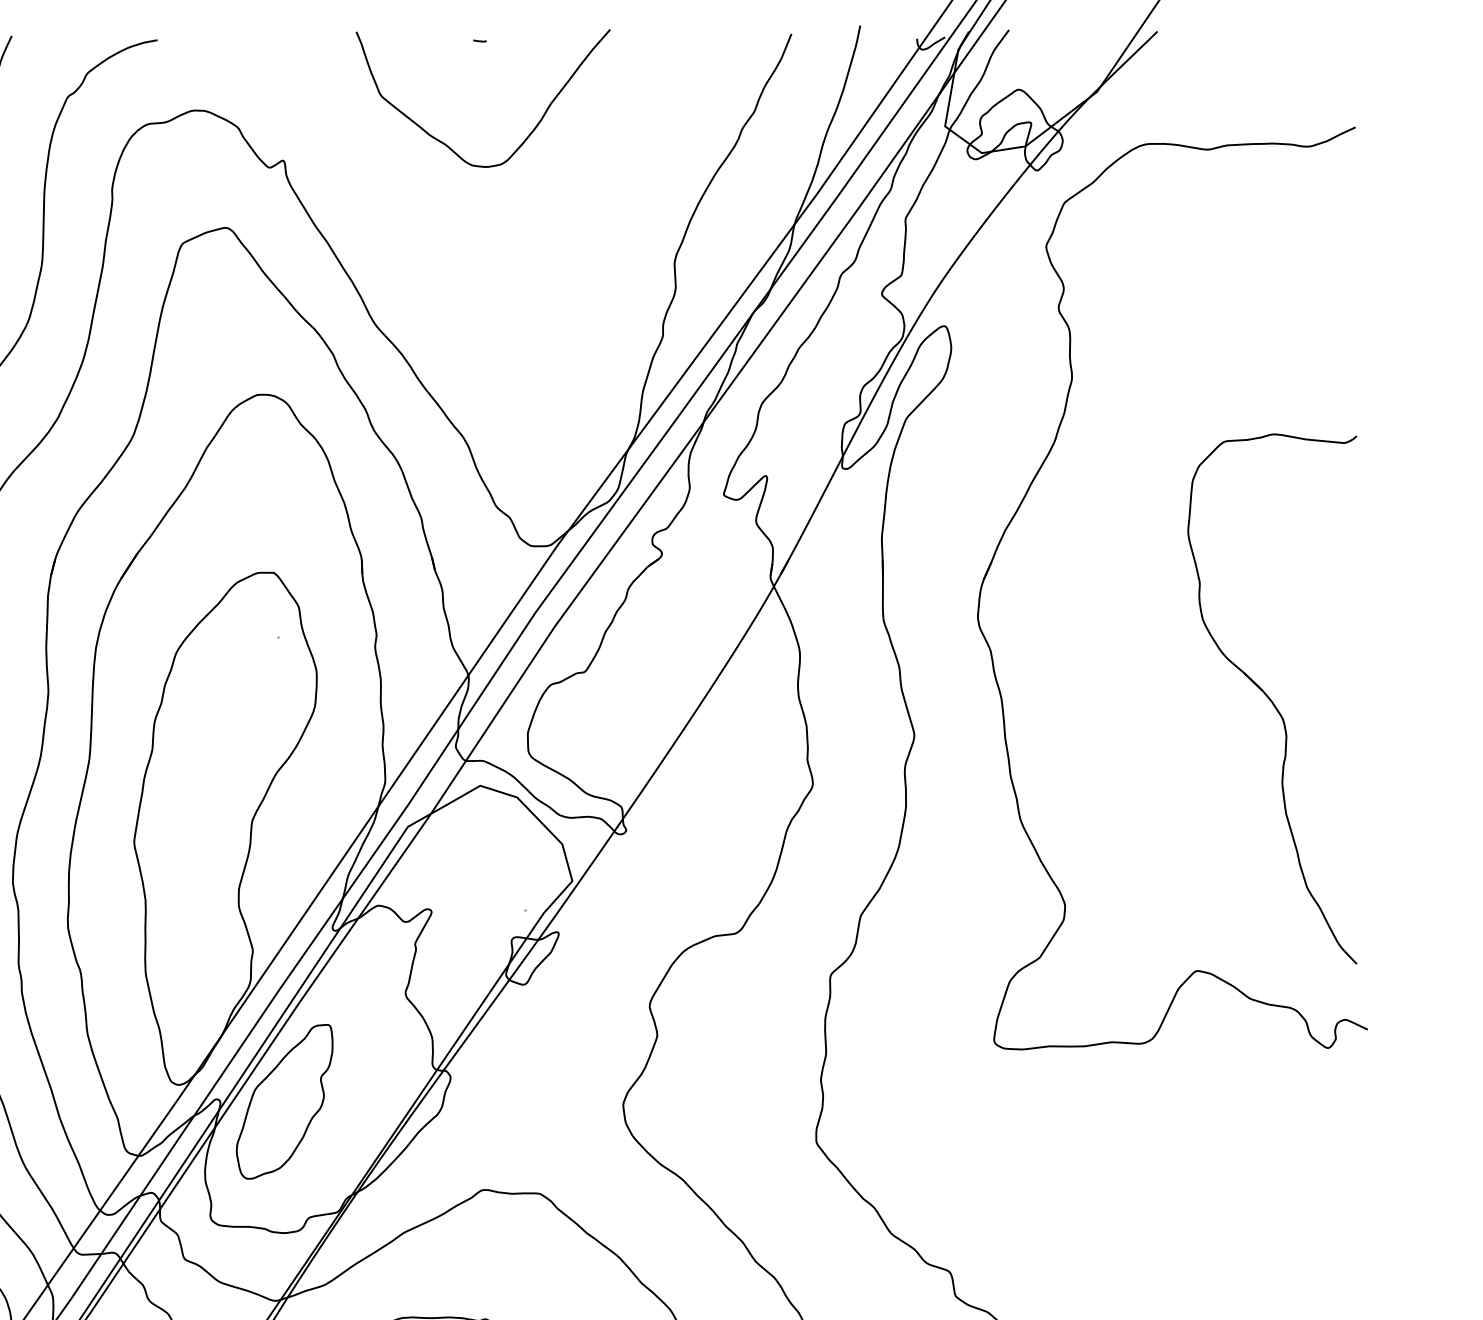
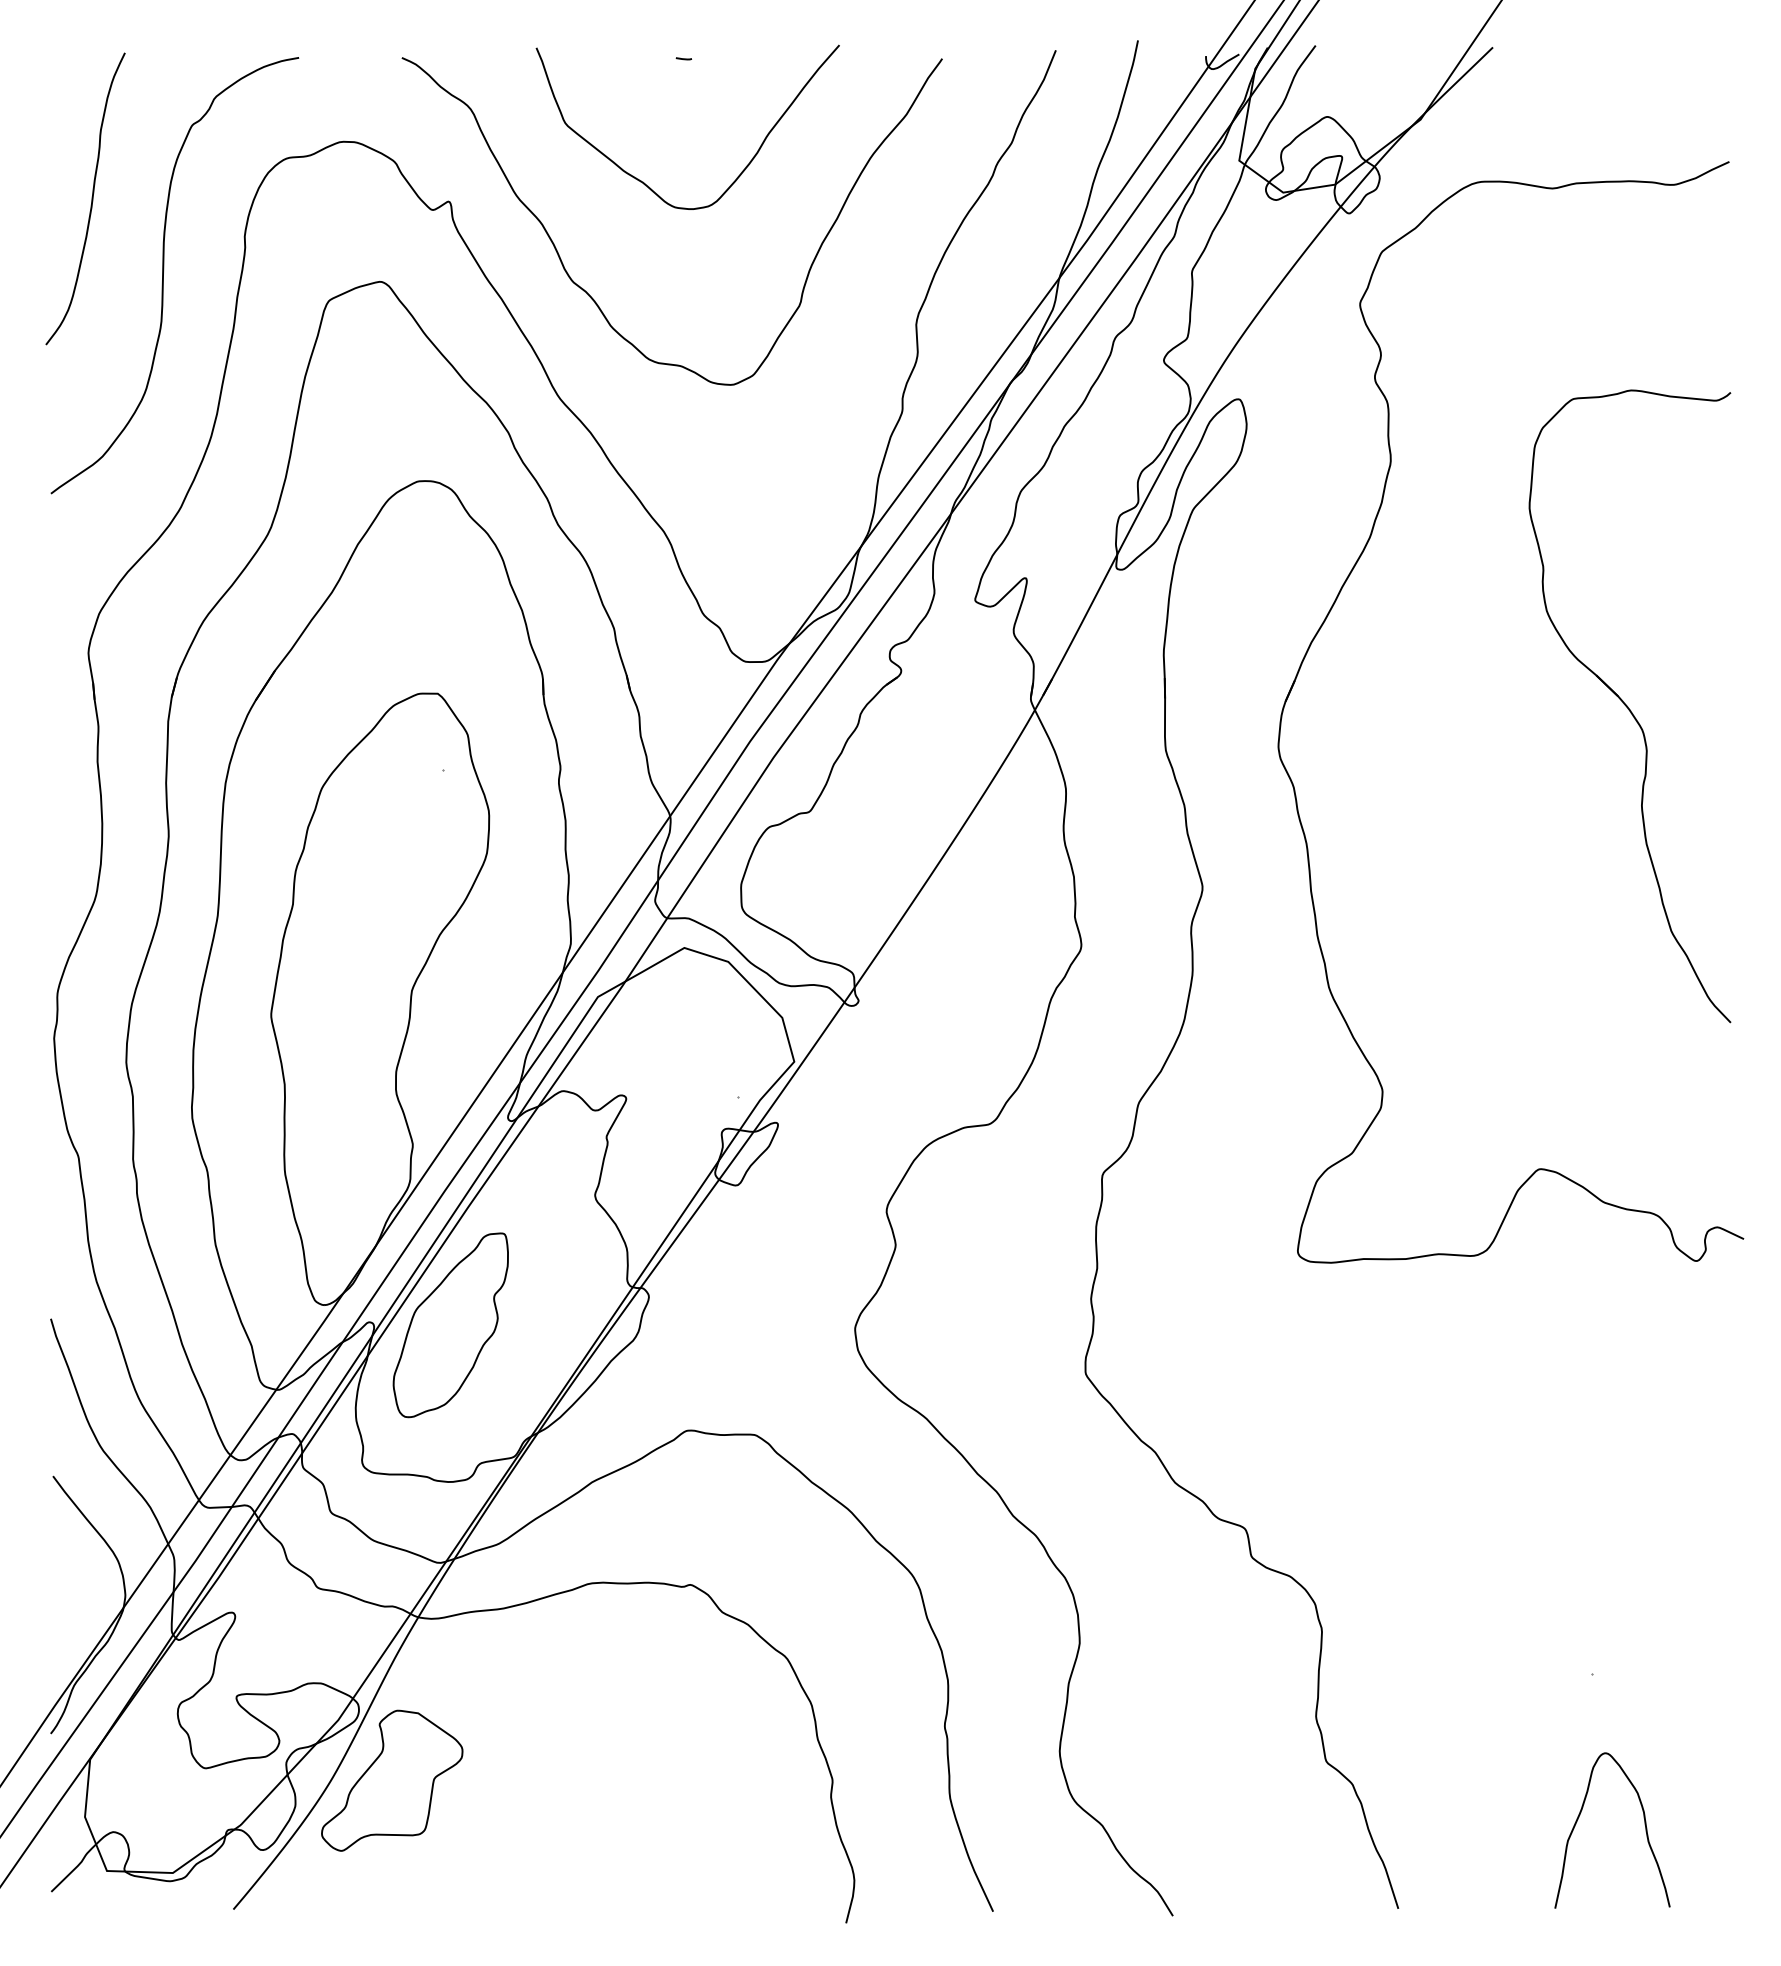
curve: (404, 241) -> (593, 298), added
part: (1271, 699) -> (1629, 706), moved

